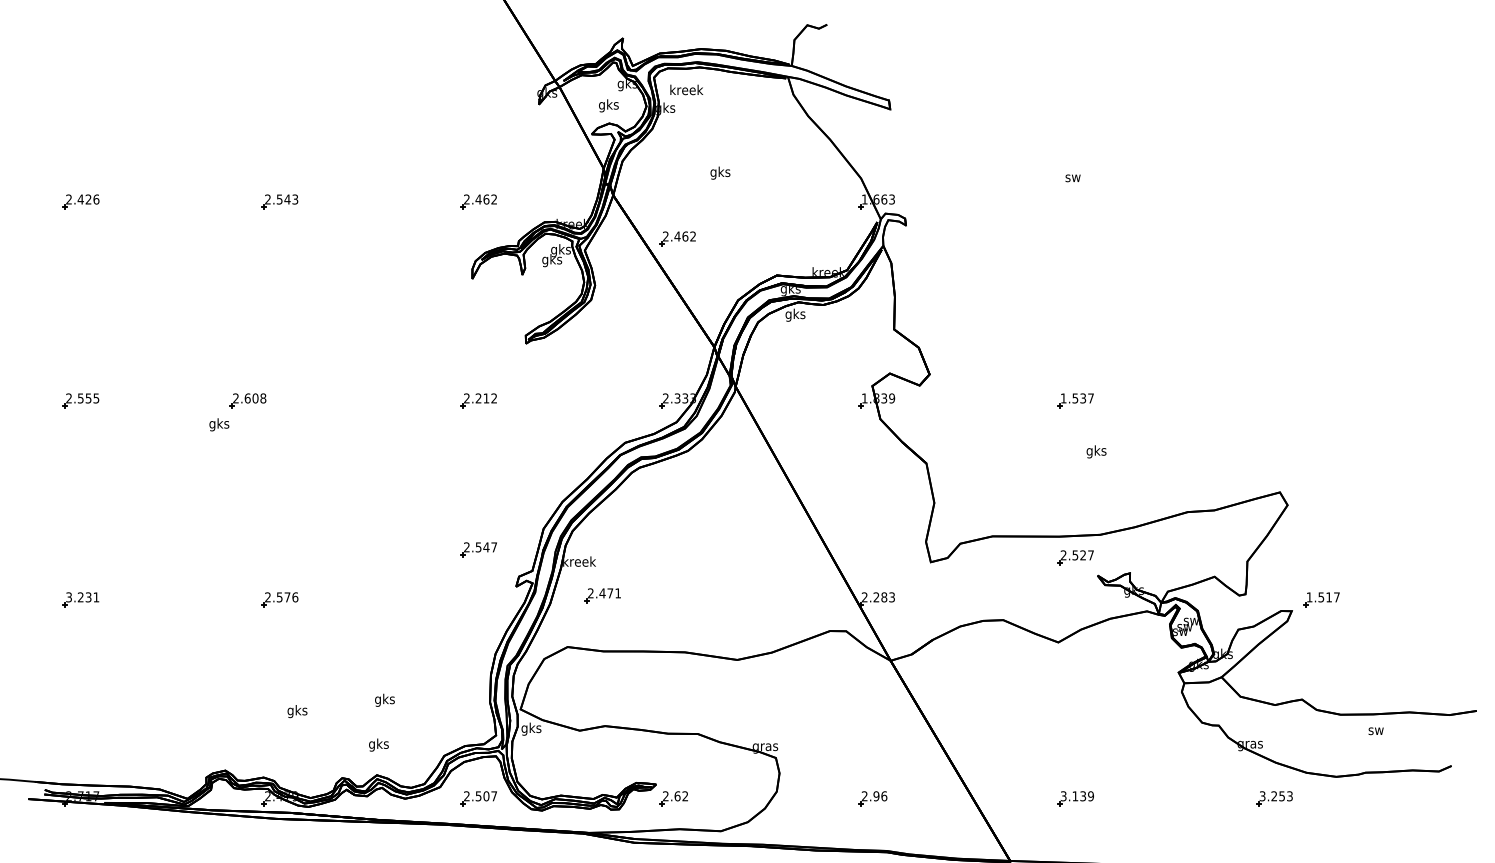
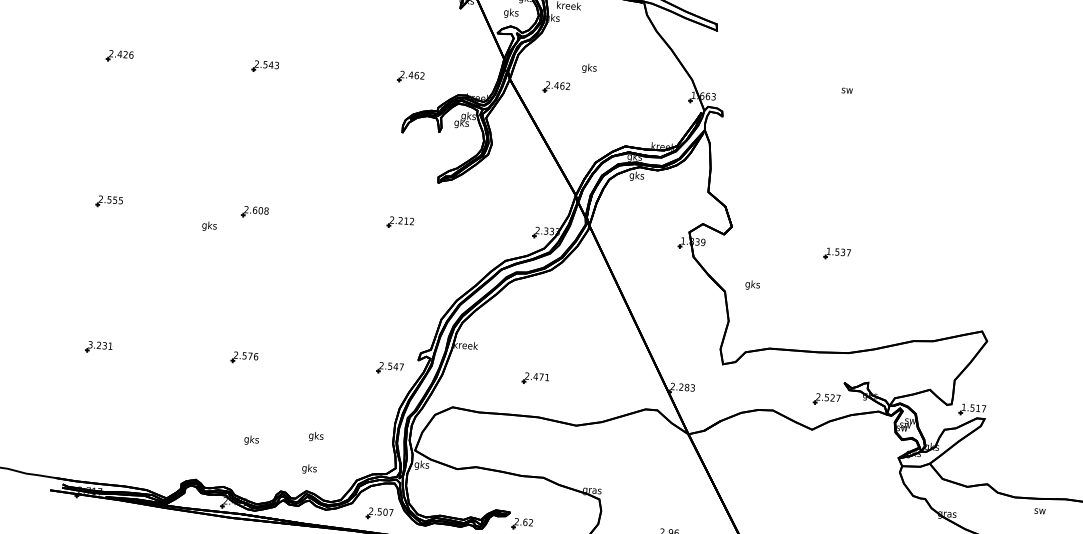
part: (677, 238) -> (556, 87), moved
part: (247, 400) -> (254, 211), moved
text: (1096, 451) -> (752, 284), moved
part: (478, 549) -> (390, 367), moved
part: (1075, 557) -> (826, 399), moved
part: (602, 595) -> (535, 378), moved
part: (1321, 599) -> (972, 409), moved

